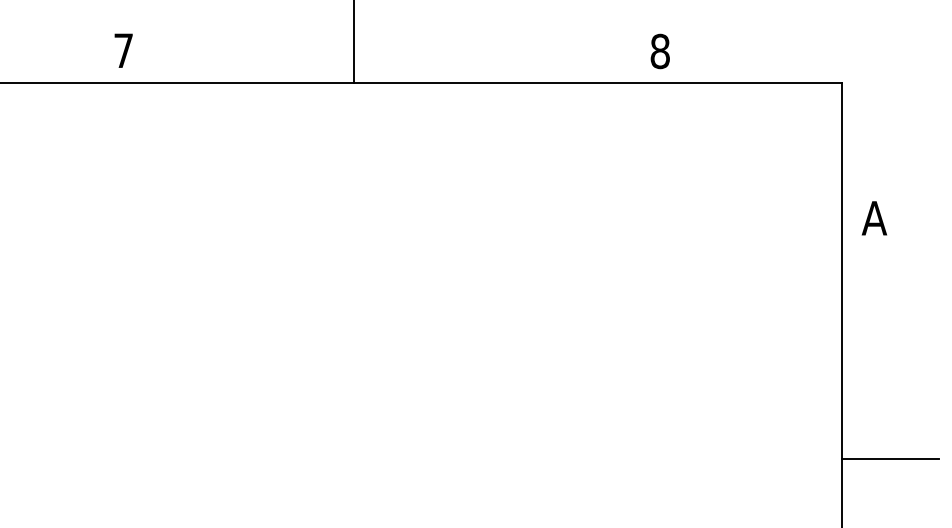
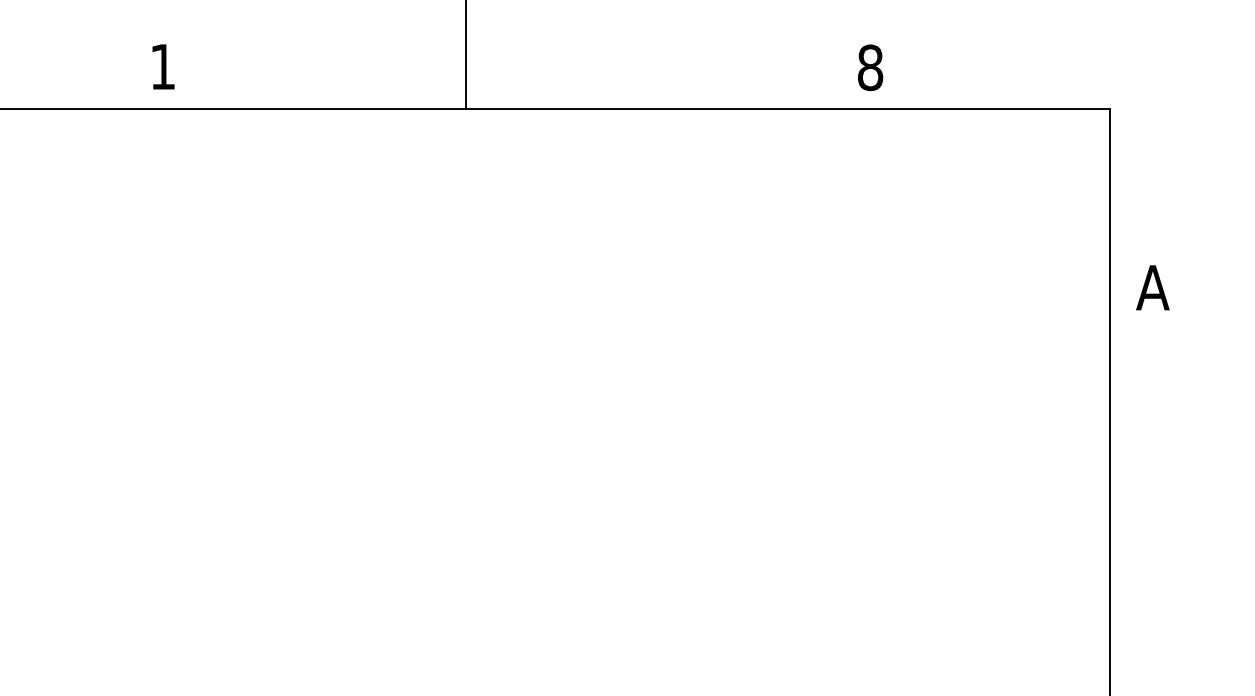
text: (123, 50) -> (162, 66), 7 -> 1
line: (890, 458) -> (1174, 604), removed

